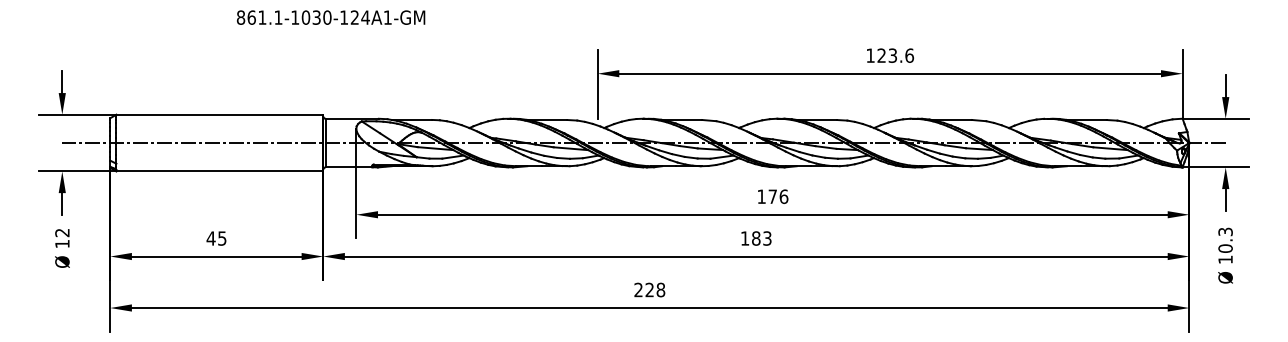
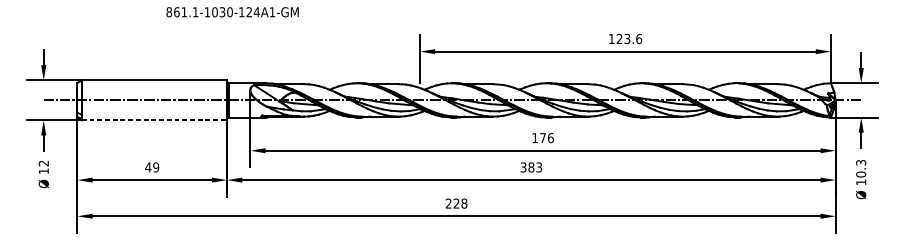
line: (220, 171) -> (154, 120), solid -> dashed
text: (222, 238) -> (156, 167), 45 -> 49
text: (745, 238) -> (523, 167), 183 -> 383

